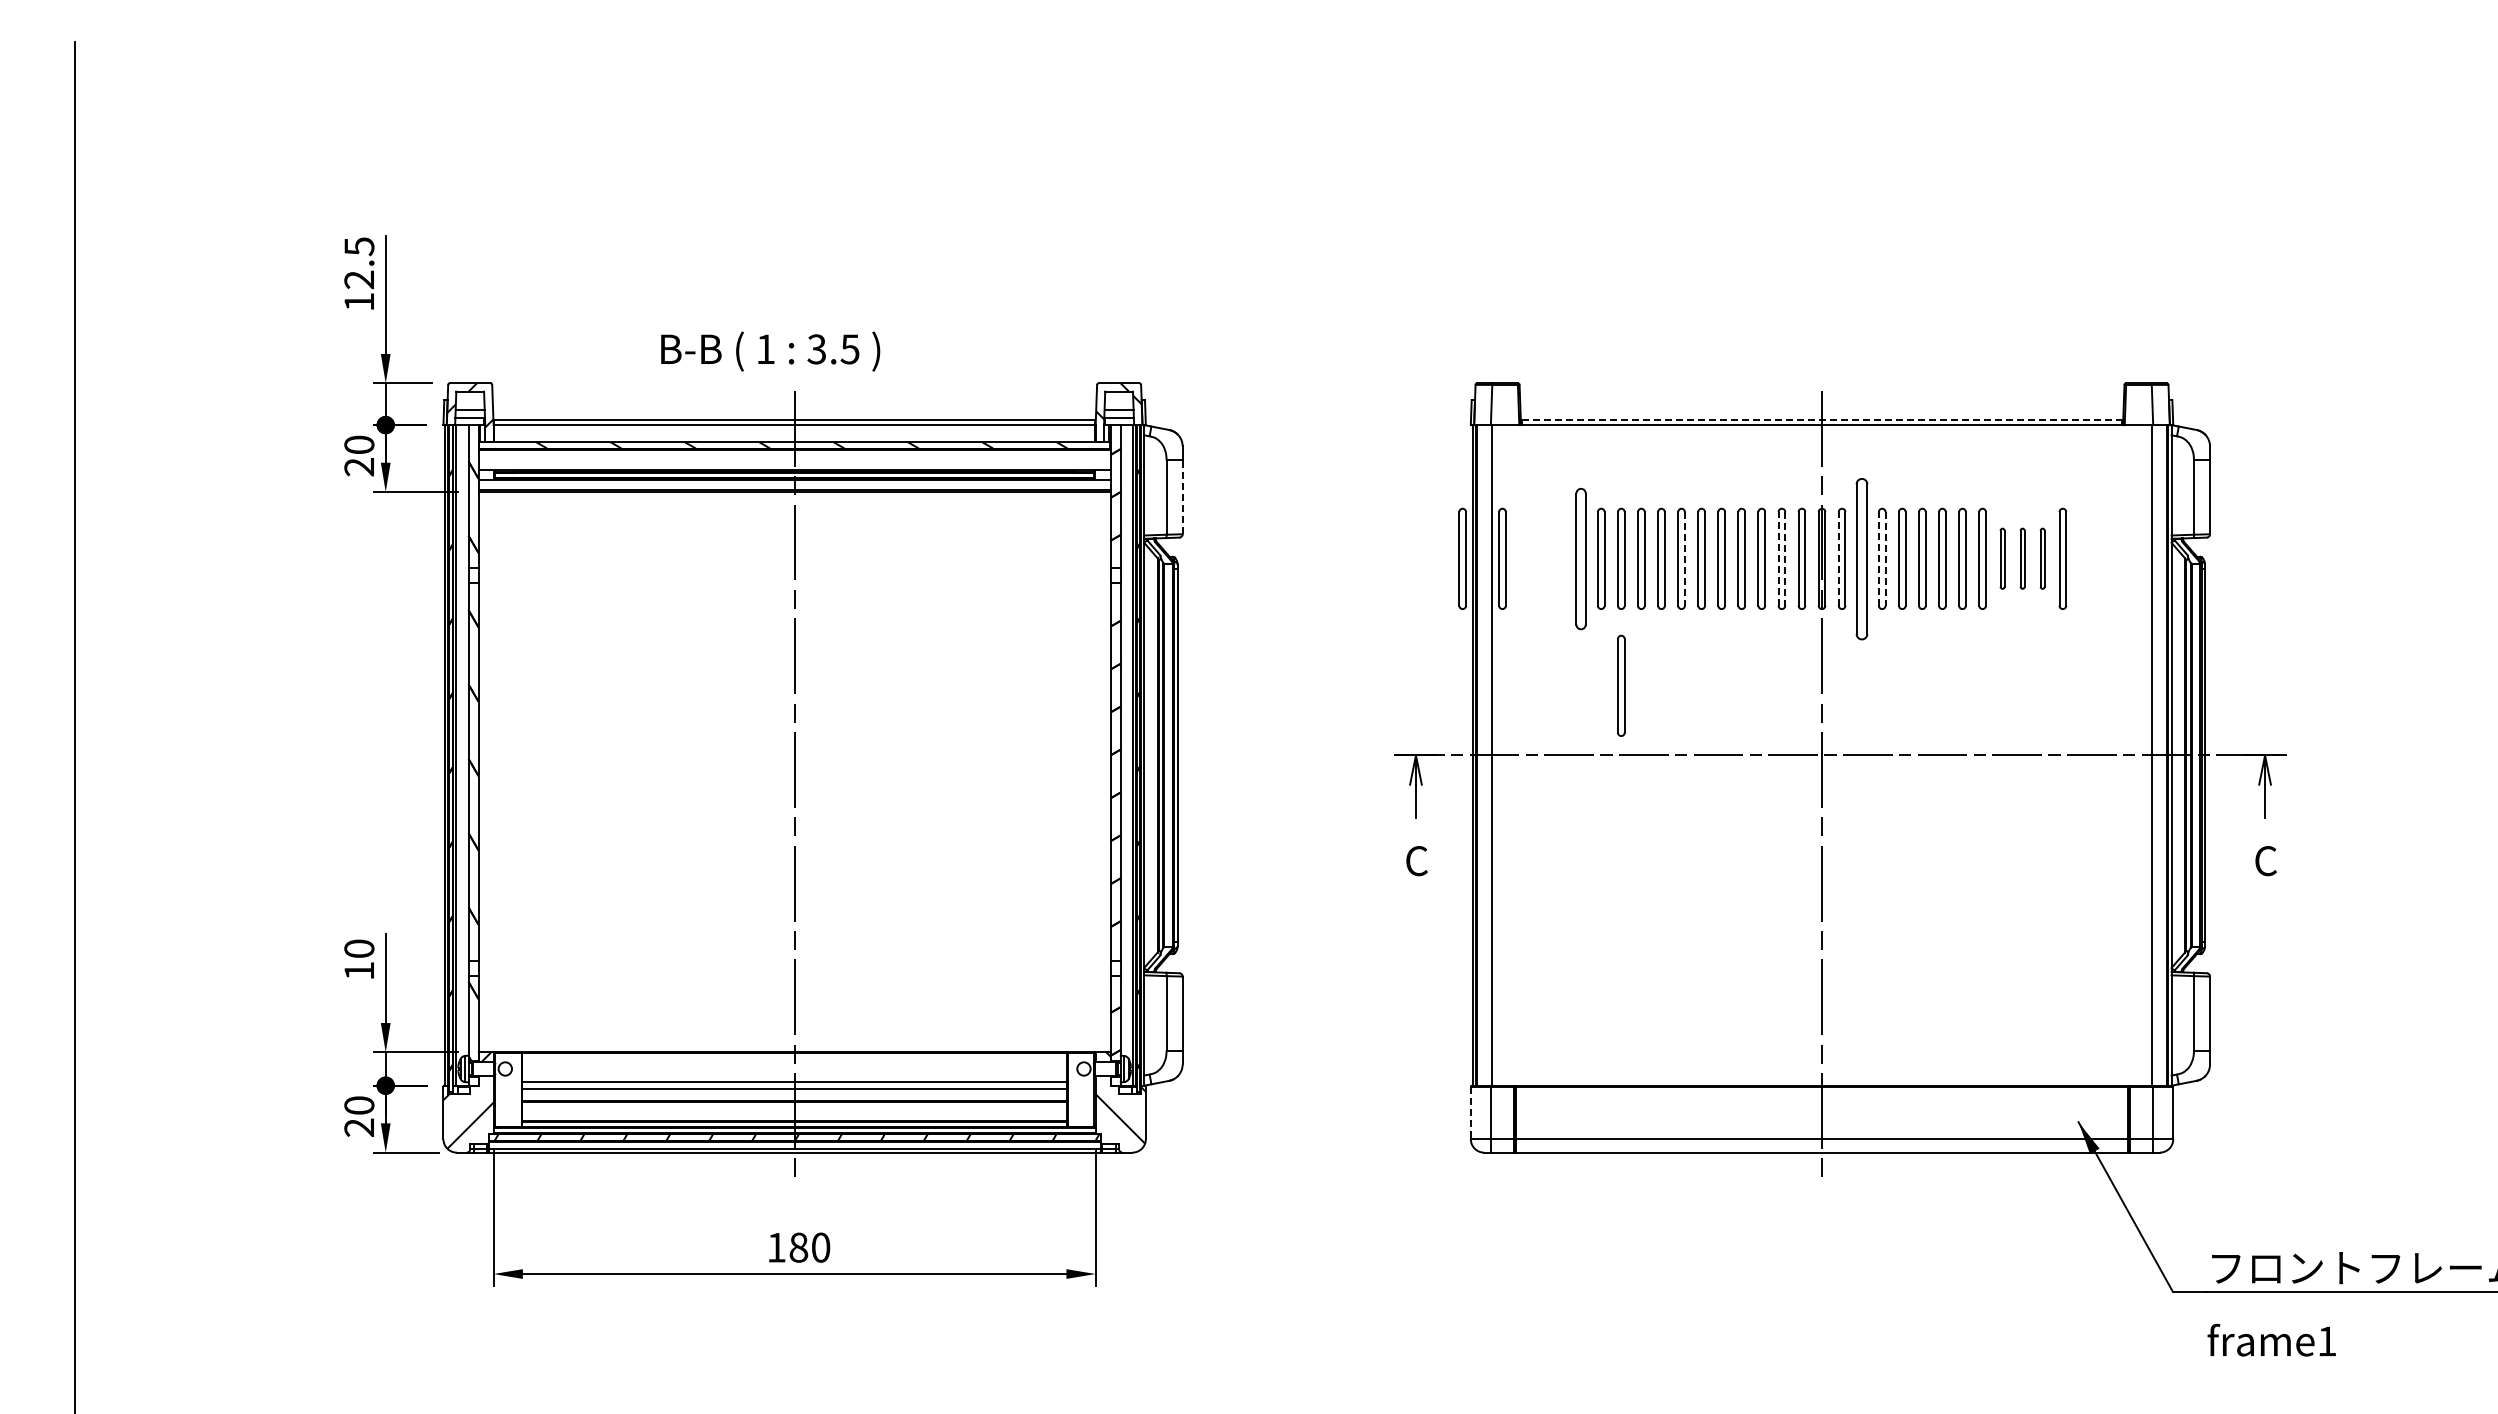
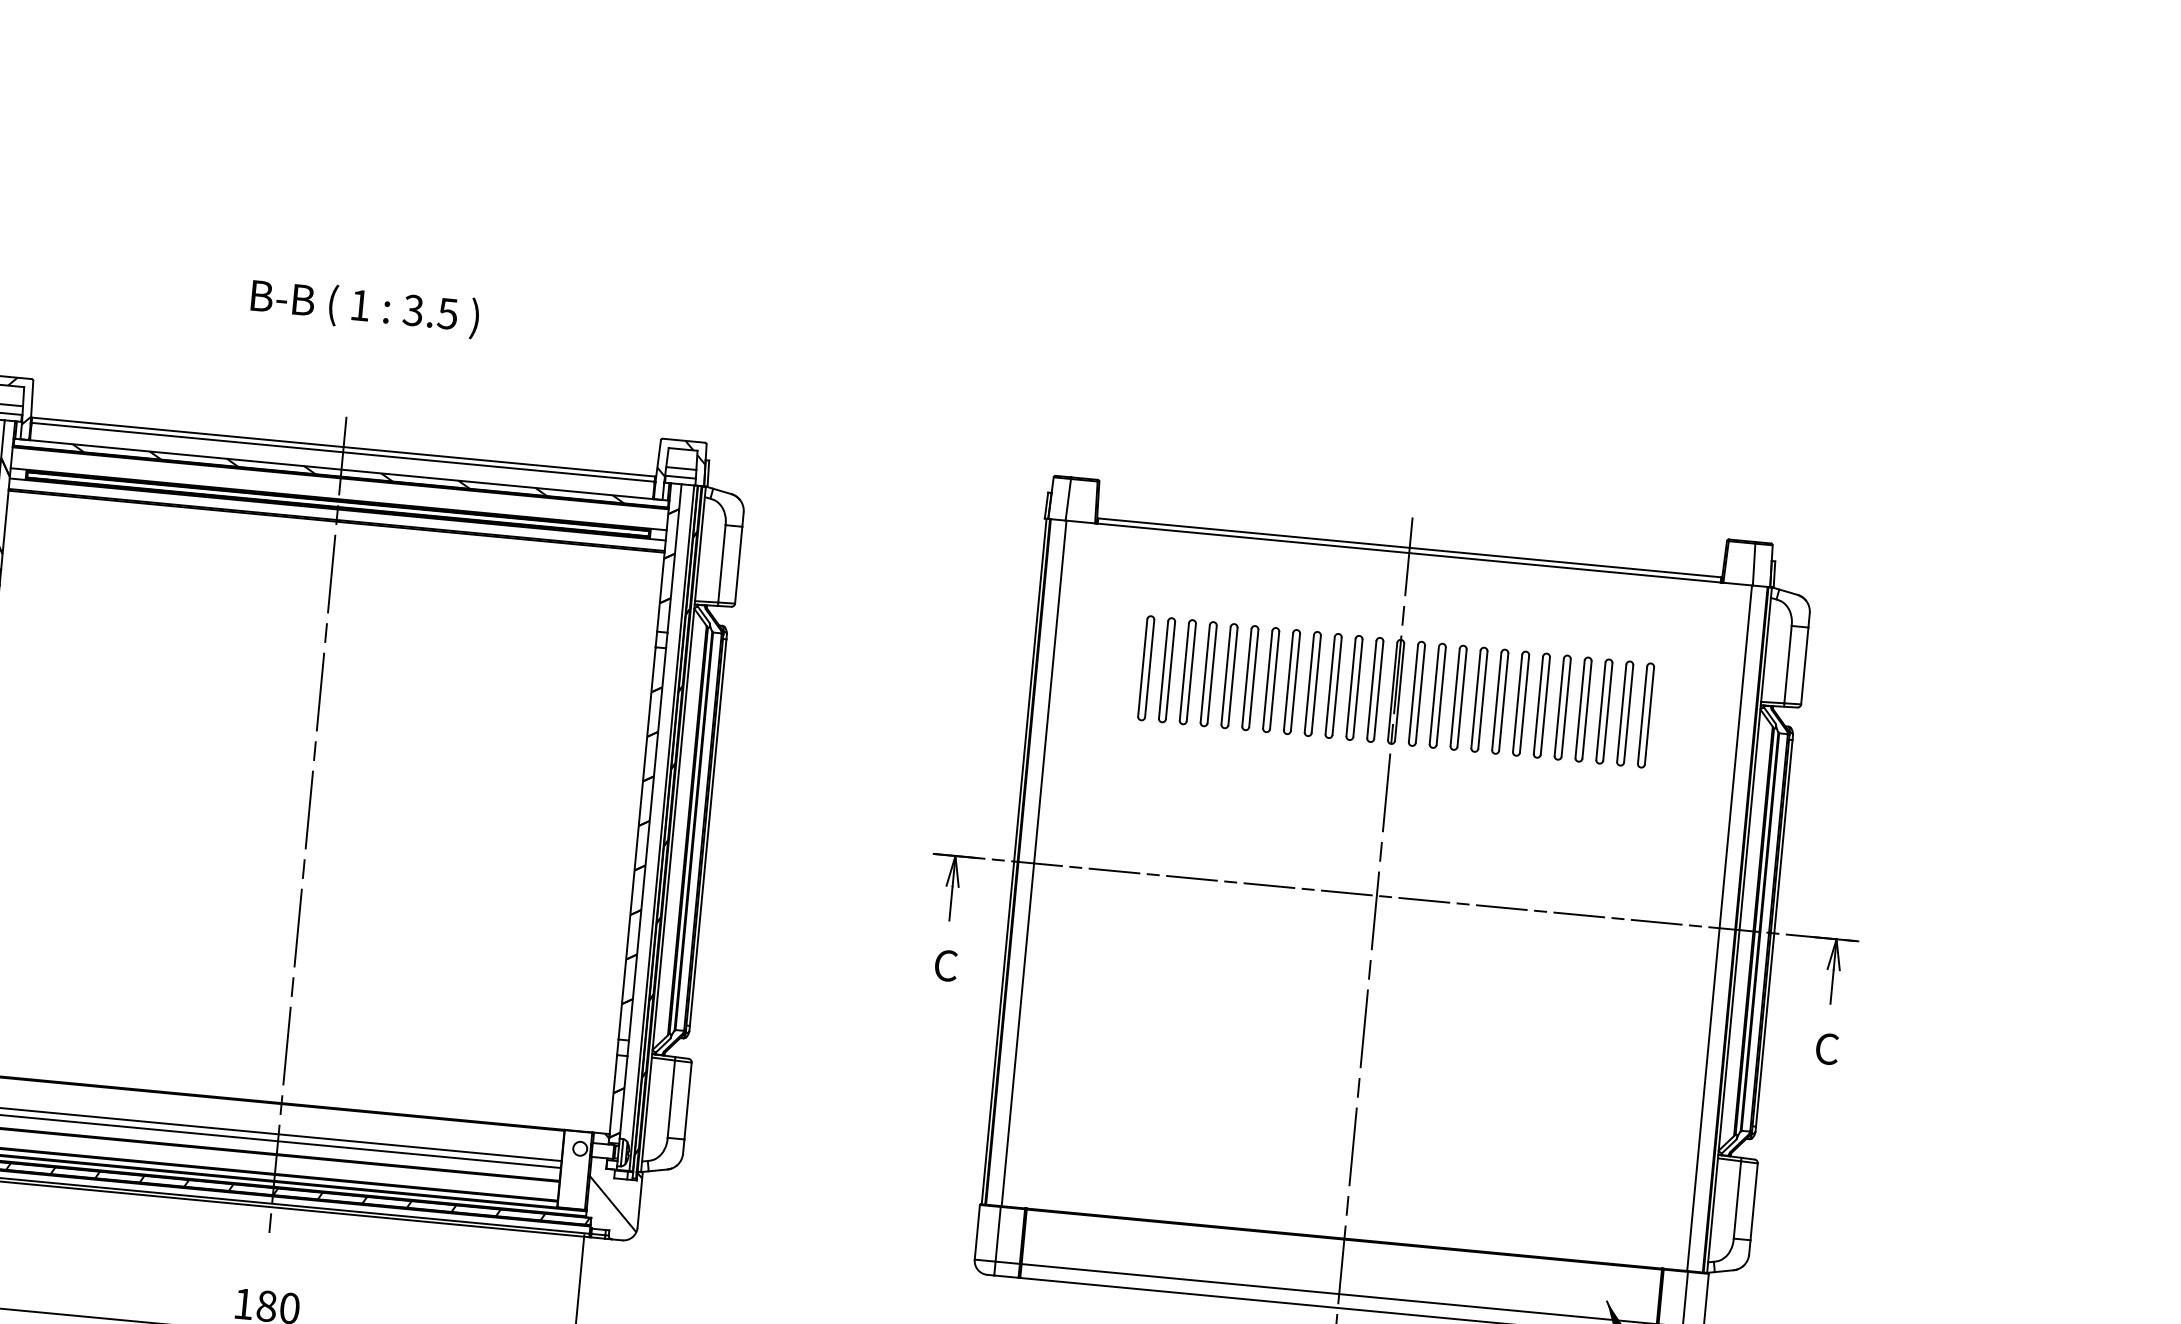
text: (770, 351) -> (365, 308), moved
line: (1822, 420) -> (1410, 548), dashed -> solid
line: (1182, 496) -> (738, 564), dashed -> solid
part: (1462, 558) -> (1023, 656), removed
part: (1502, 558) -> (1064, 660), removed
part: (1581, 558) -> (1146, 667), size x0.71
line: (1684, 558) -> (1253, 677), dashed -> solid
line: (1778, 558) -> (1350, 687), dashed -> solid
line: (1785, 558) -> (1358, 687), dashed -> solid
line: (1838, 558) -> (1413, 693), dashed -> solid
part: (1862, 558) -> (1438, 695), size x0.62
line: (1878, 558) -> (1454, 697), dashed -> solid
line: (1885, 558) -> (1462, 697), dashed -> solid
part: (2002, 558) -> (1583, 709), size x1.67
part: (2022, 558) -> (1604, 711), size x1.67
part: (2042, 558) -> (1624, 713), size x1.67
part: (1621, 685) -> (1175, 803), removed
line: (1470, 1113) -> (976, 1232), dashed -> solid

